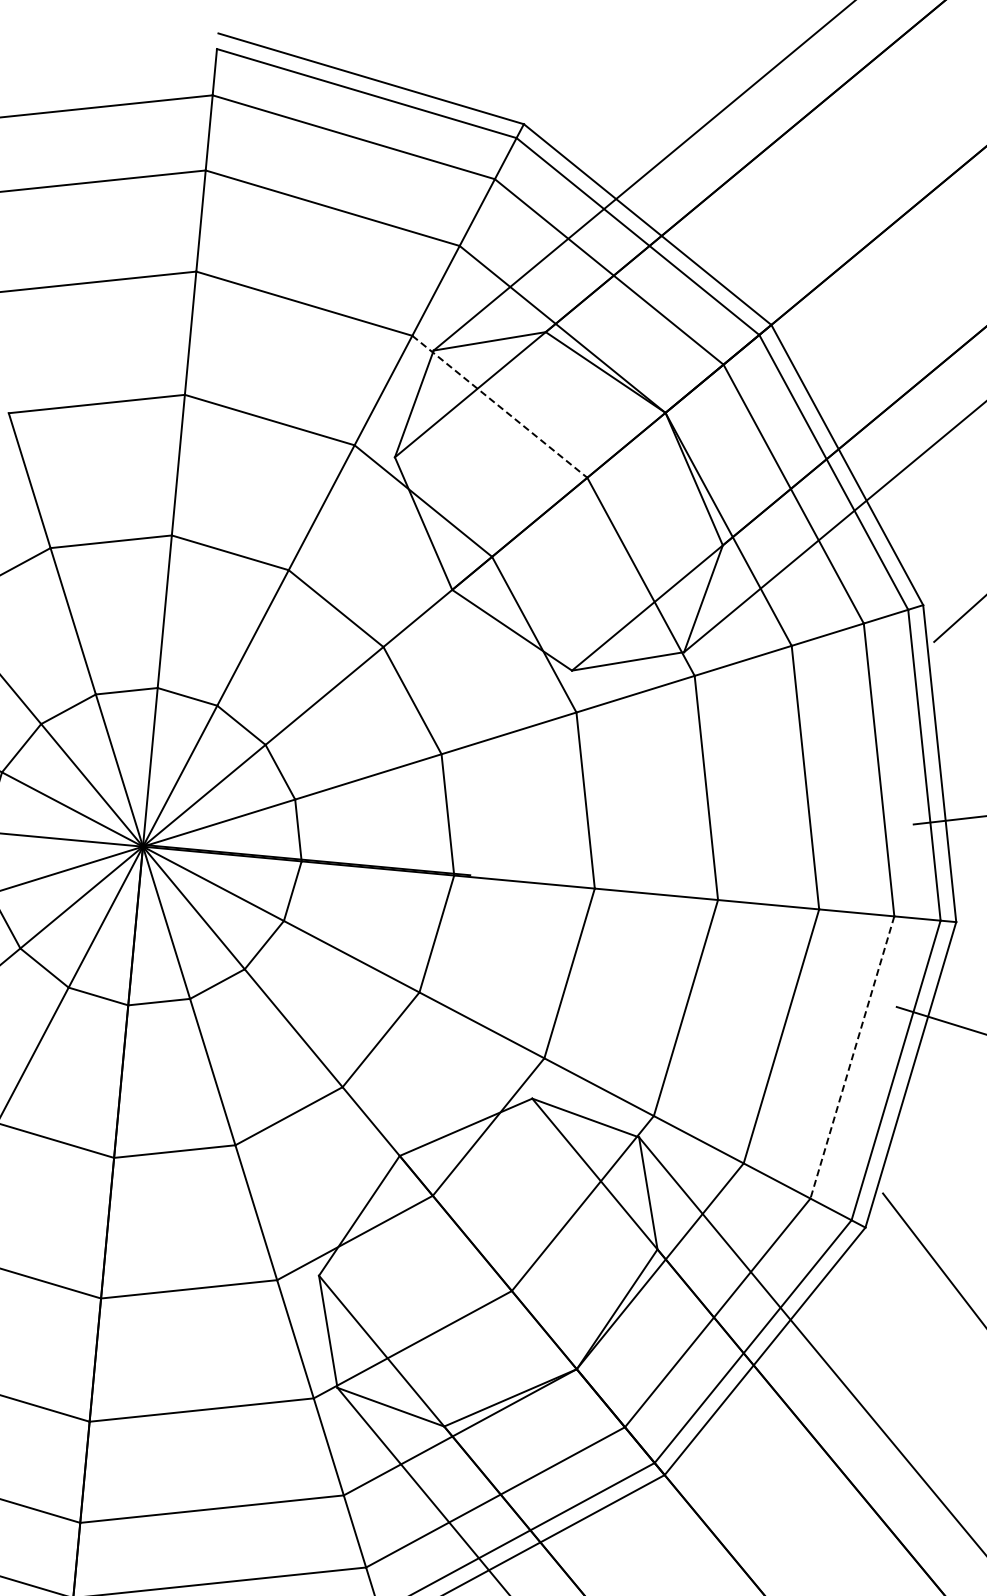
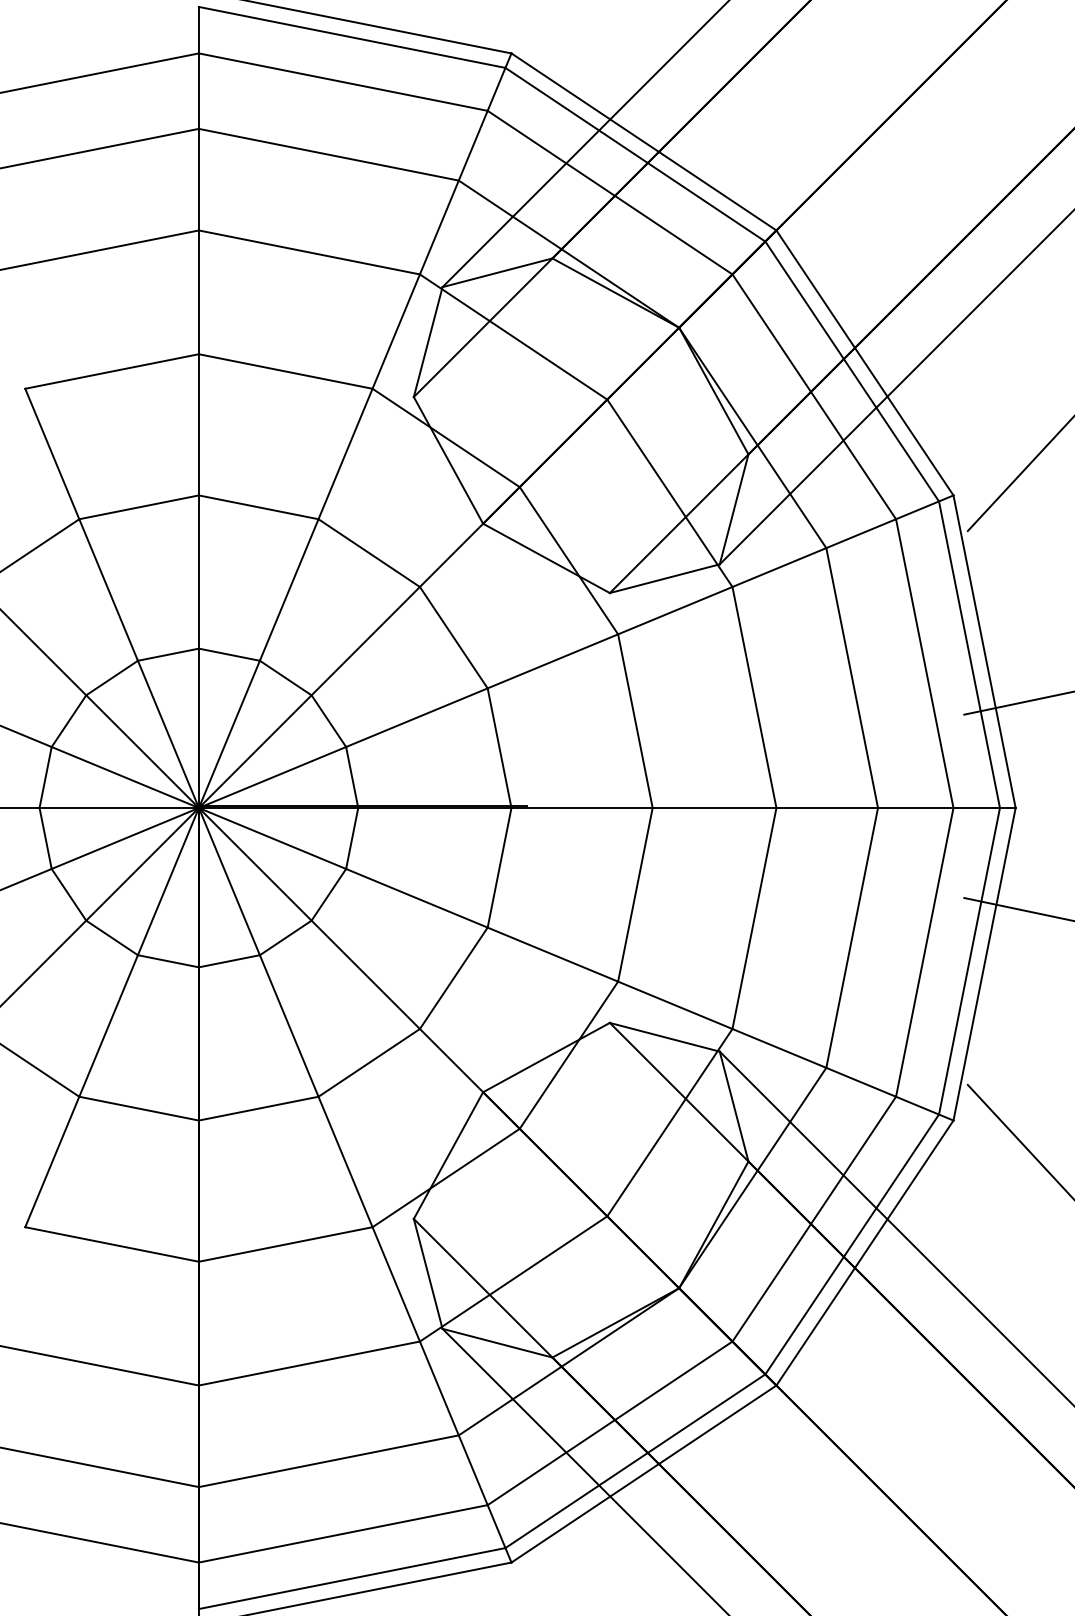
line: (499, 407) -> (513, 337), dashed -> solid
line: (852, 1057) -> (924, 952), dashed -> solid

